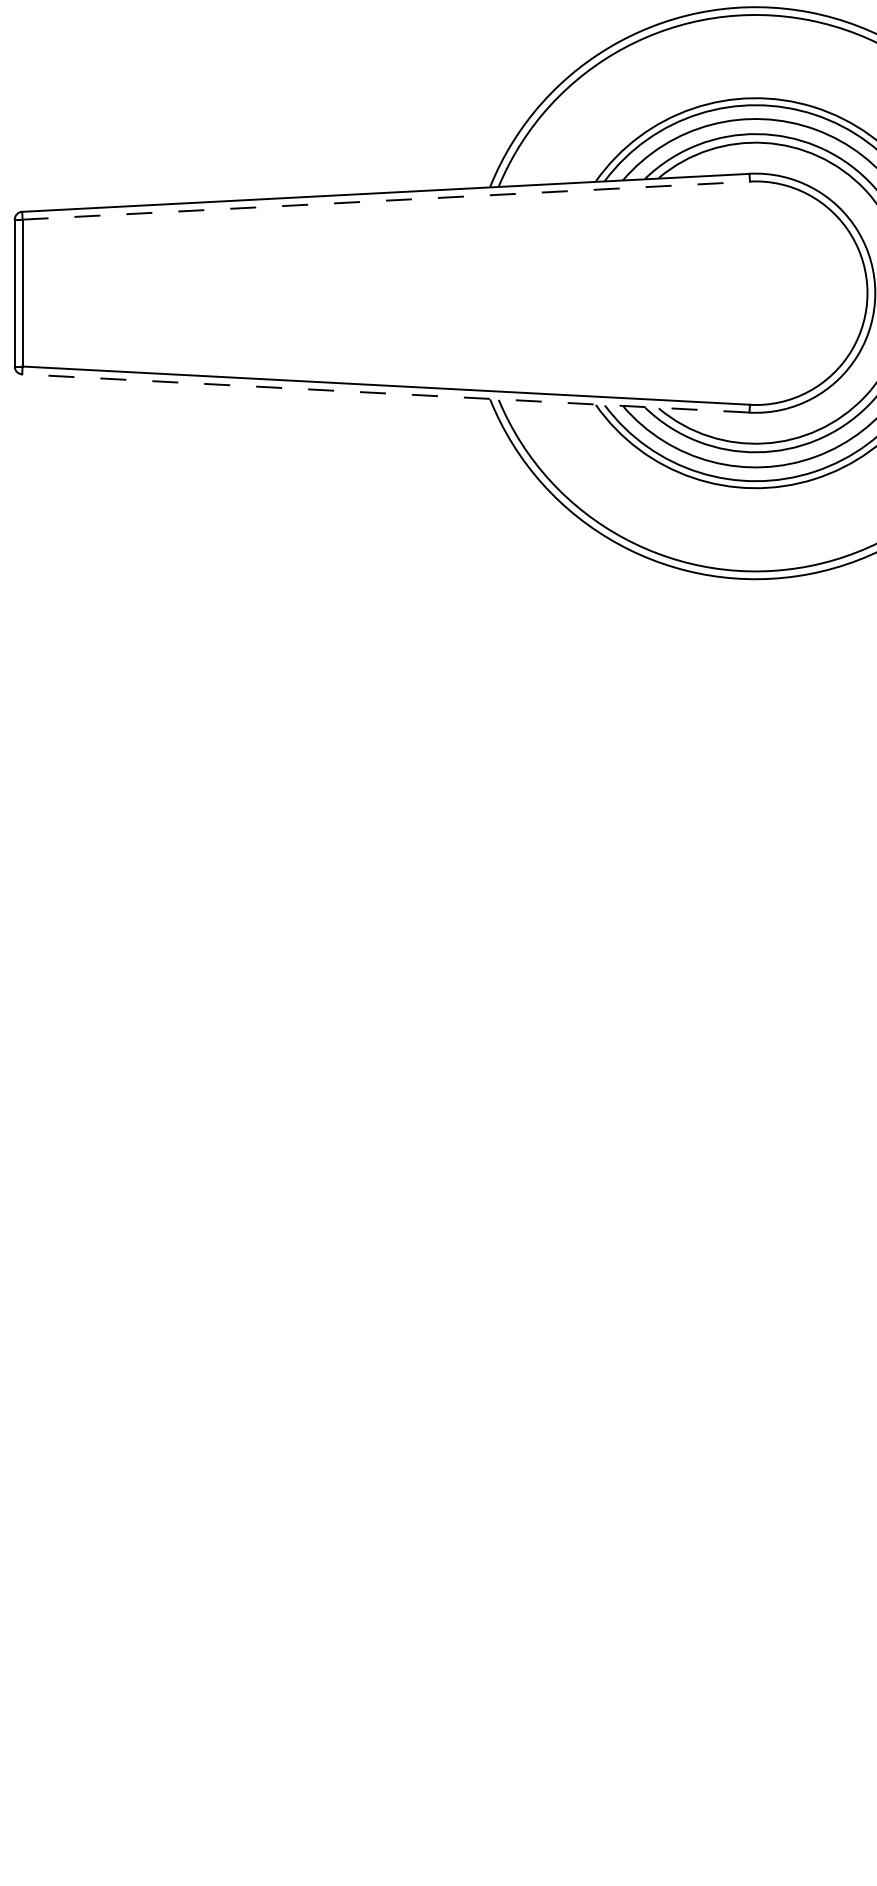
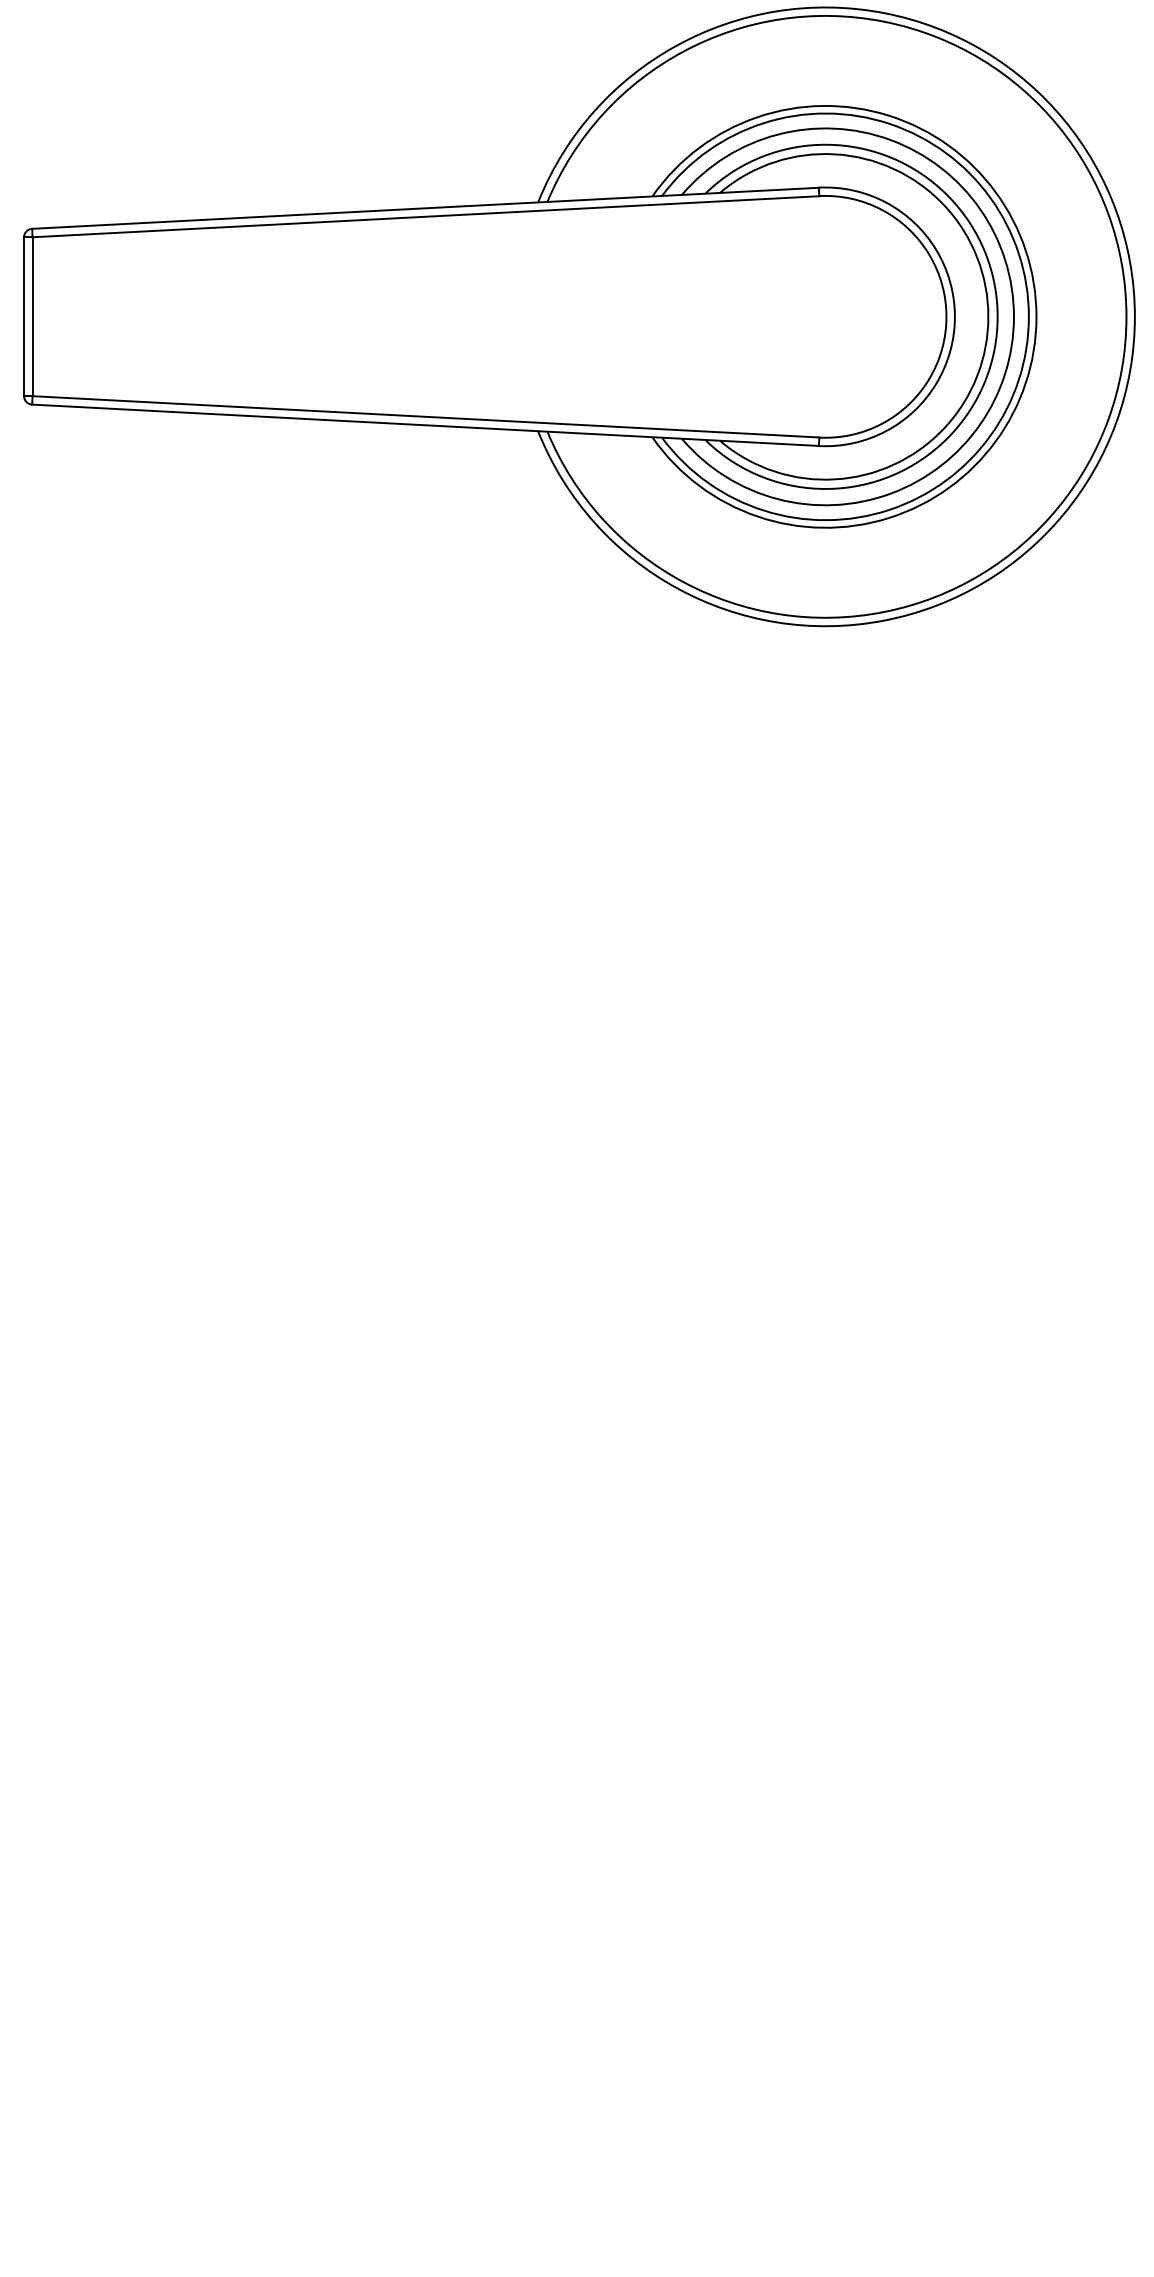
line: (385, 200) -> (425, 216), dashed -> solid
line: (385, 393) -> (425, 425), dashed -> solid

